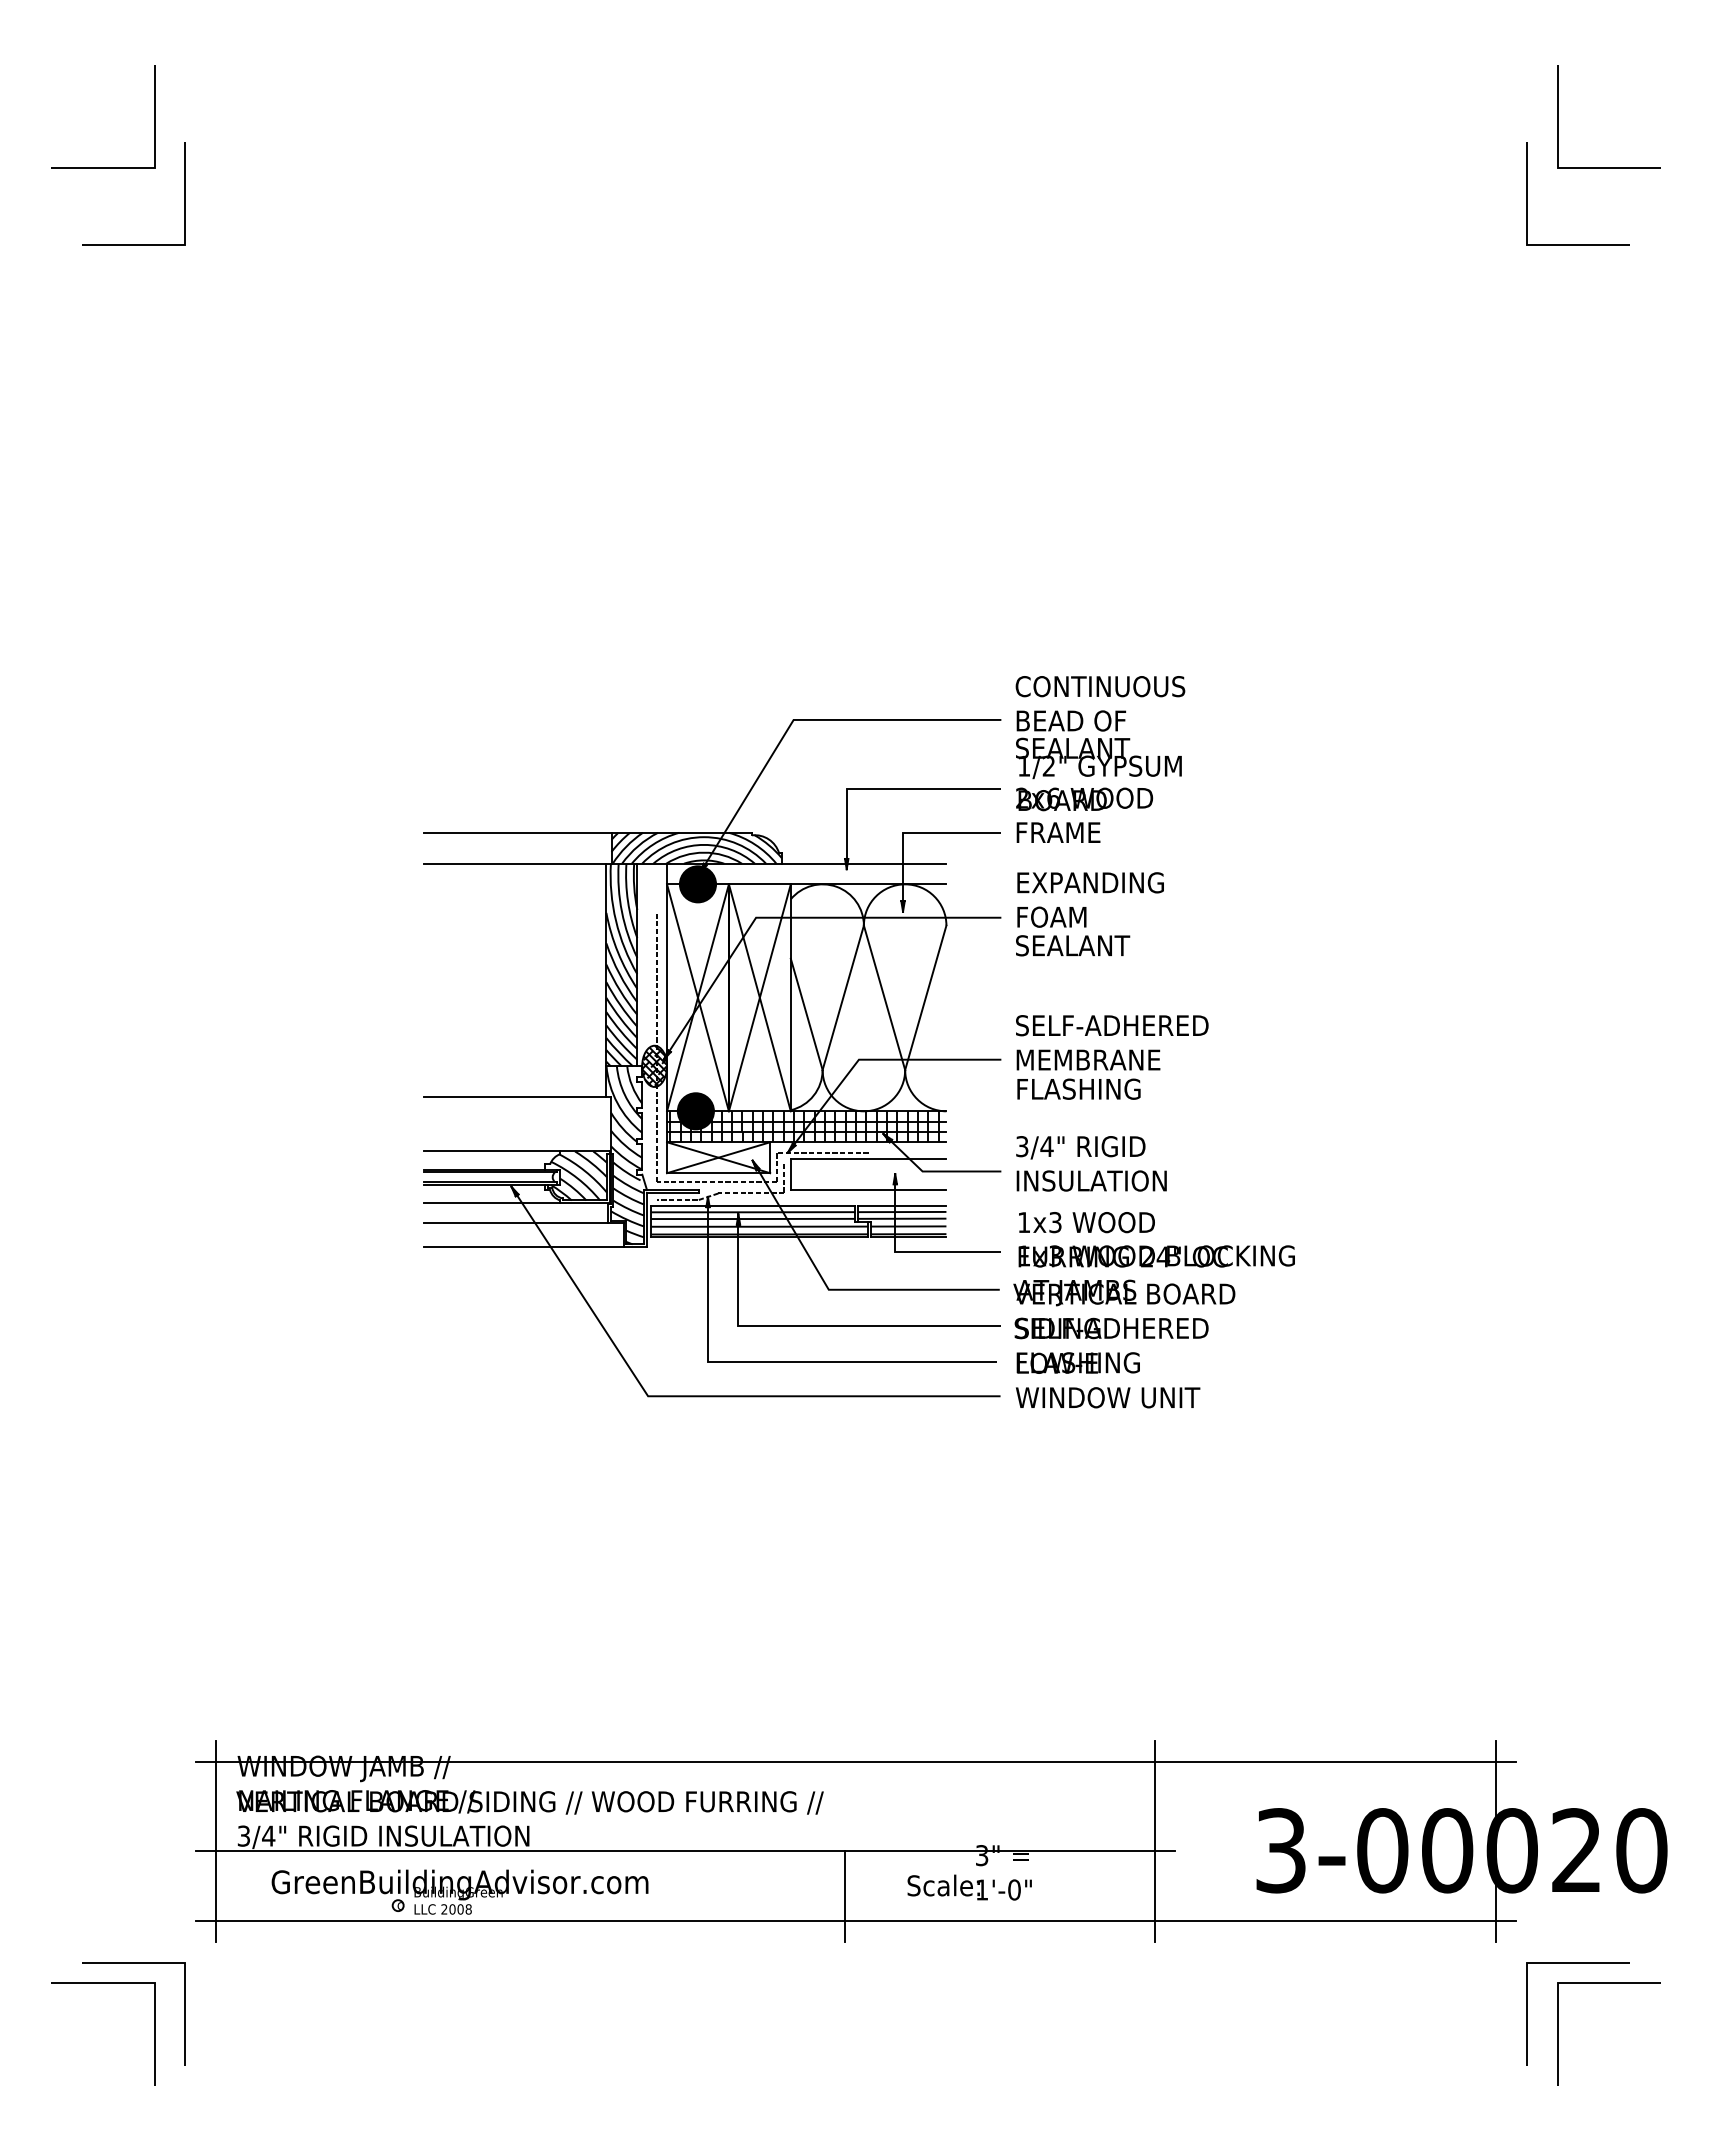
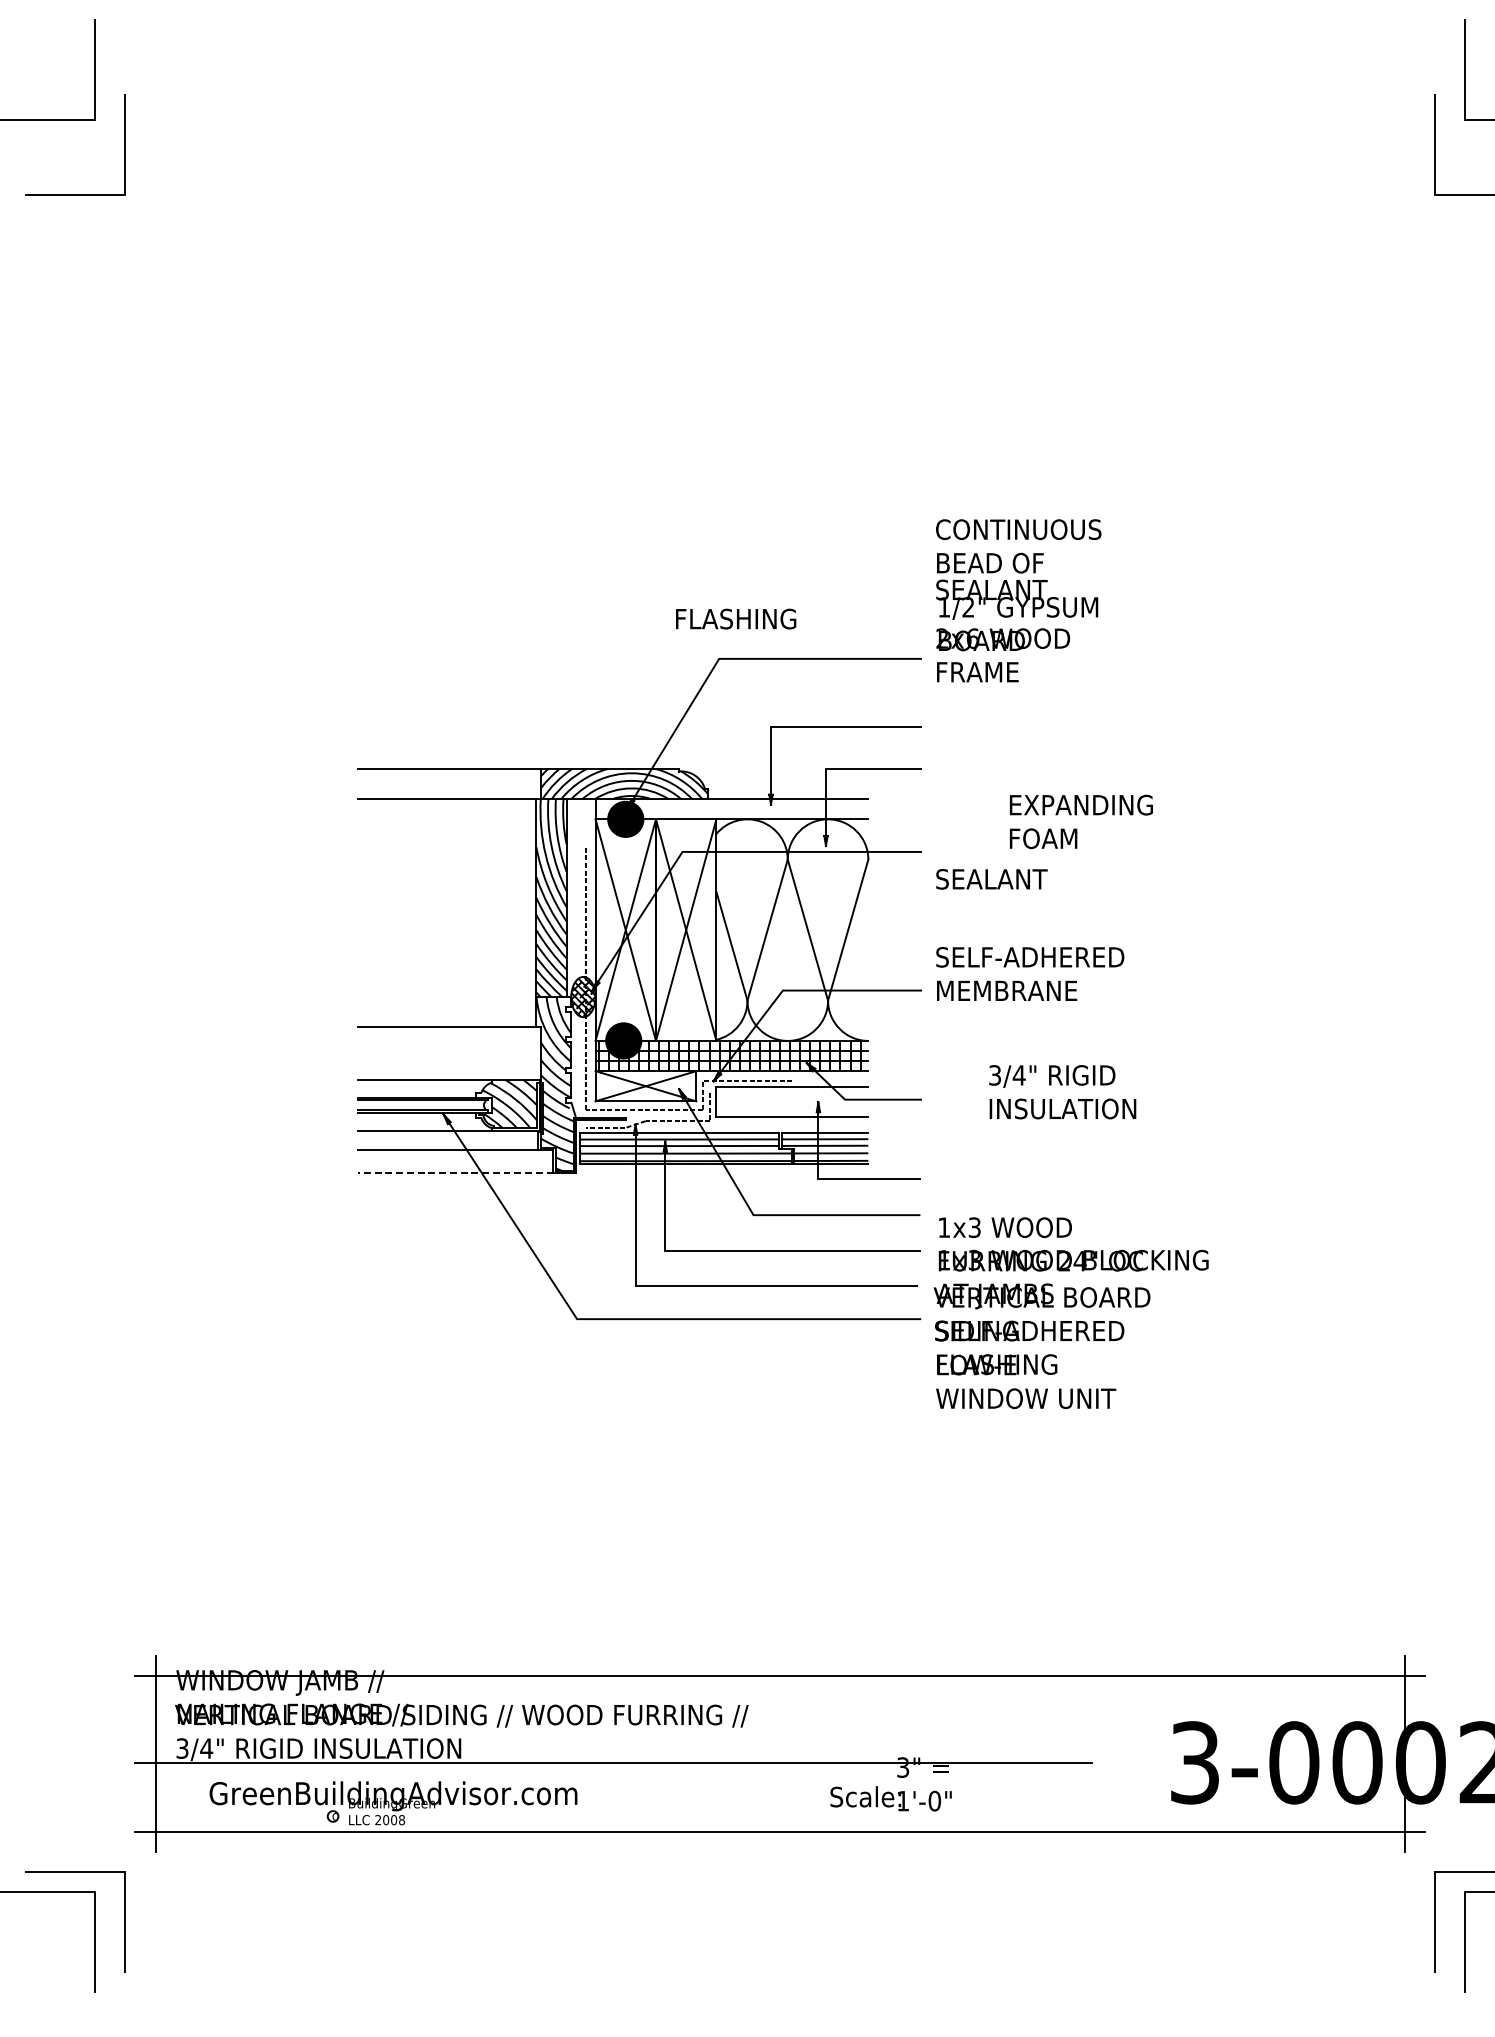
text: (1100, 759) -> (1018, 600), moved
text: (1090, 899) -> (1081, 821), moved
text: (1078, 1088) -> (735, 618), moved
text: (1091, 1163) -> (1062, 1091), moved
line: (523, 1246) -> (455, 1172), solid -> dashed
text: (1153, 1310) -> (1070, 1313), moved
line: (1154, 1841) -> (1071, 1753), removed
line: (844, 1896) -> (768, 1807), removed

